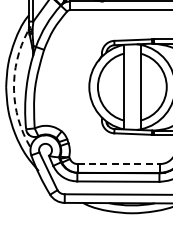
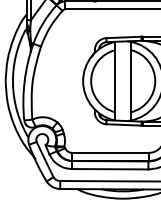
arc: (14, 90) -> (13, 84), dashed -> solid
line: (119, 164) -> (111, 153), dashed -> solid

